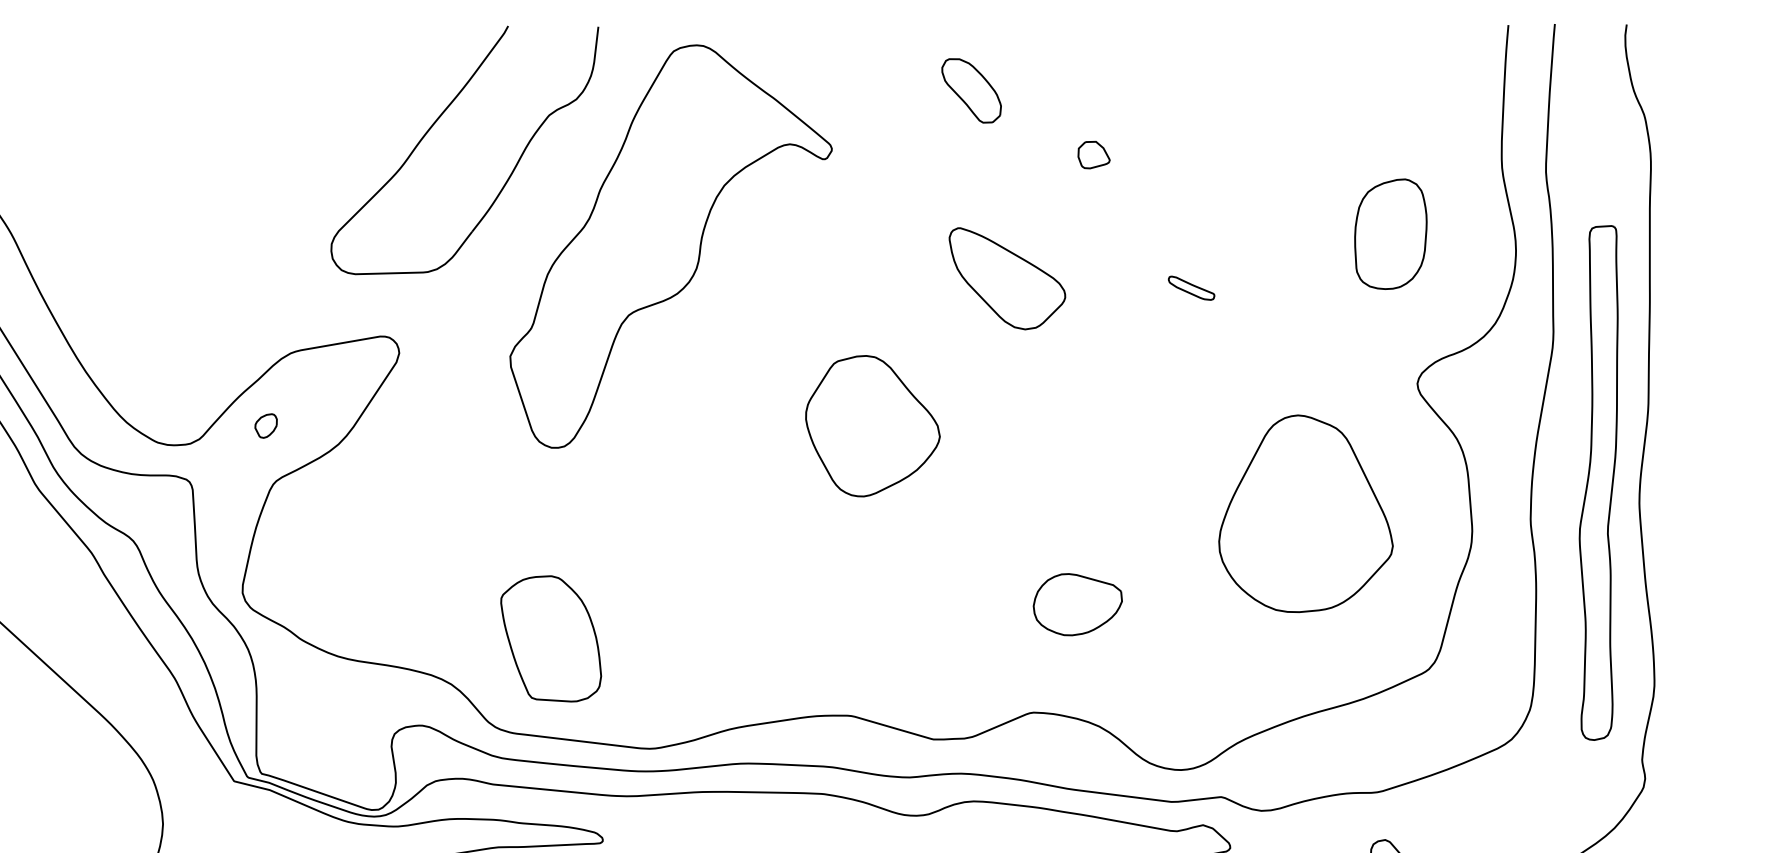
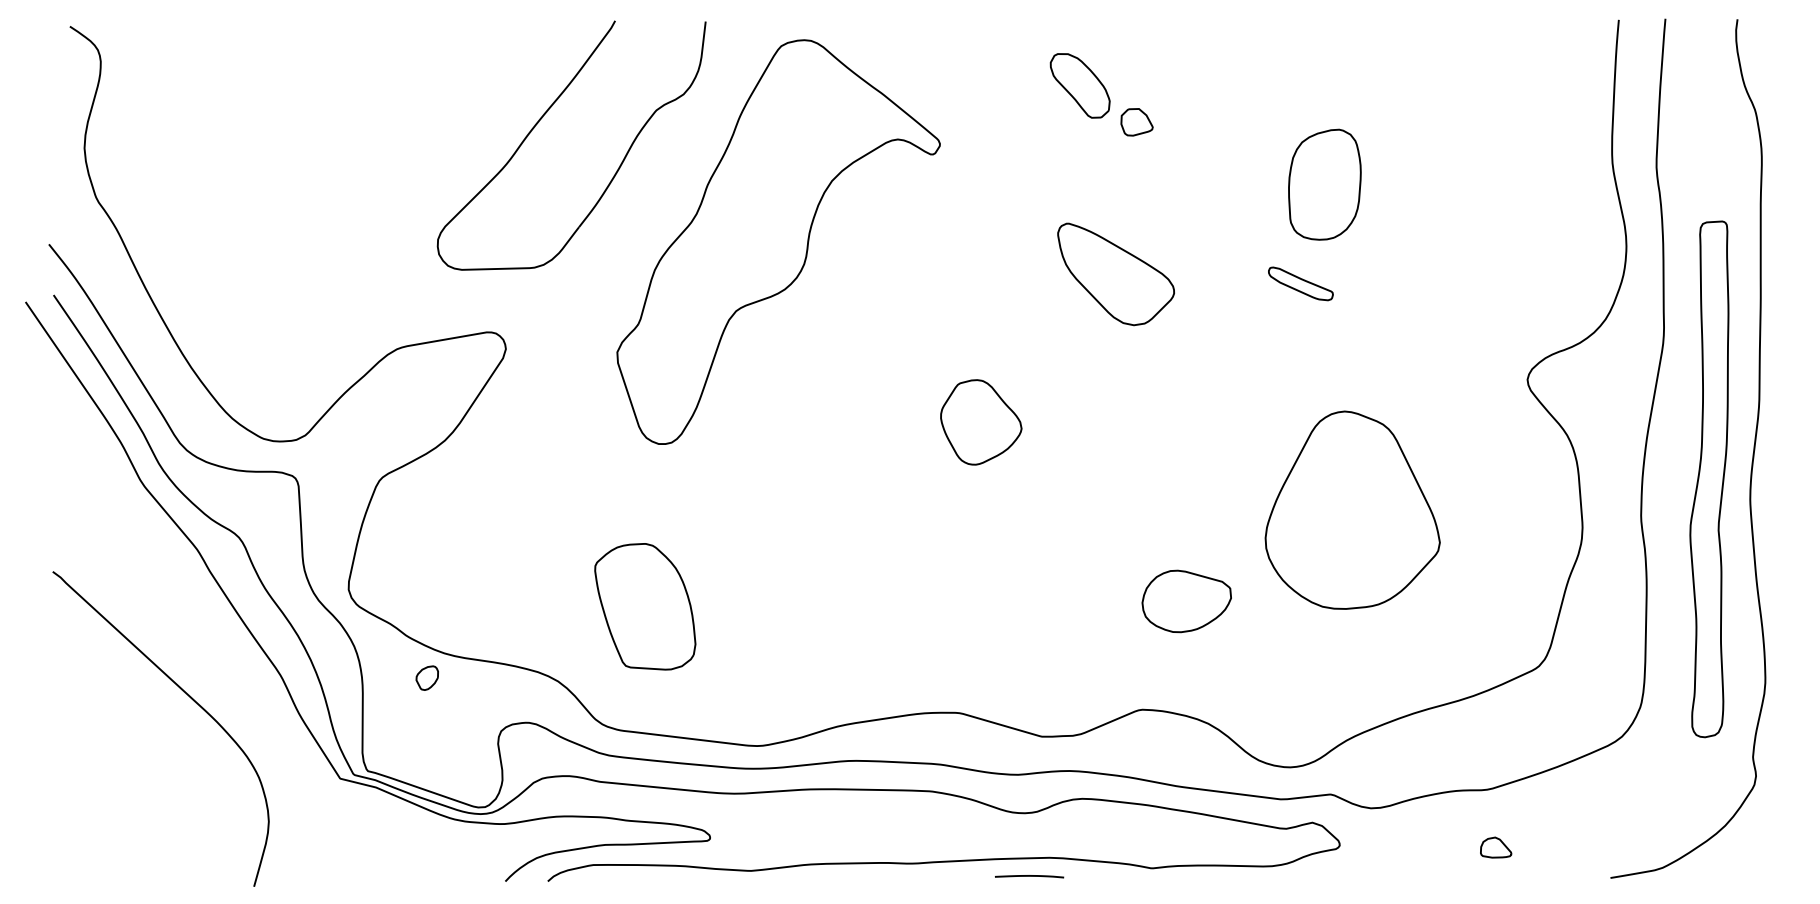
part: (1093, 155) -> (1136, 122), moved
part: (1390, 234) -> (1324, 184), moved
part: (1191, 287) -> (1300, 283), size x1.4
part: (265, 425) -> (426, 677), moved
part: (873, 426) -> (981, 422), size x0.6
part: (1305, 513) -> (1352, 509), moved
part: (551, 638) -> (645, 606), moved

